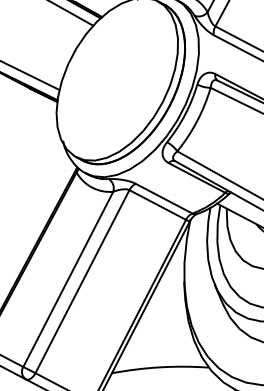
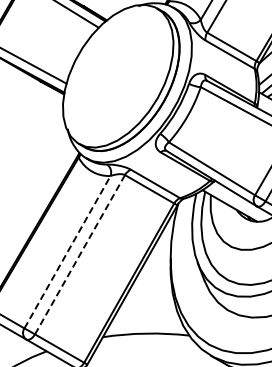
line: (68, 279) -> (67, 252), solid -> dashed
line: (81, 282) -> (79, 255), solid -> dashed

